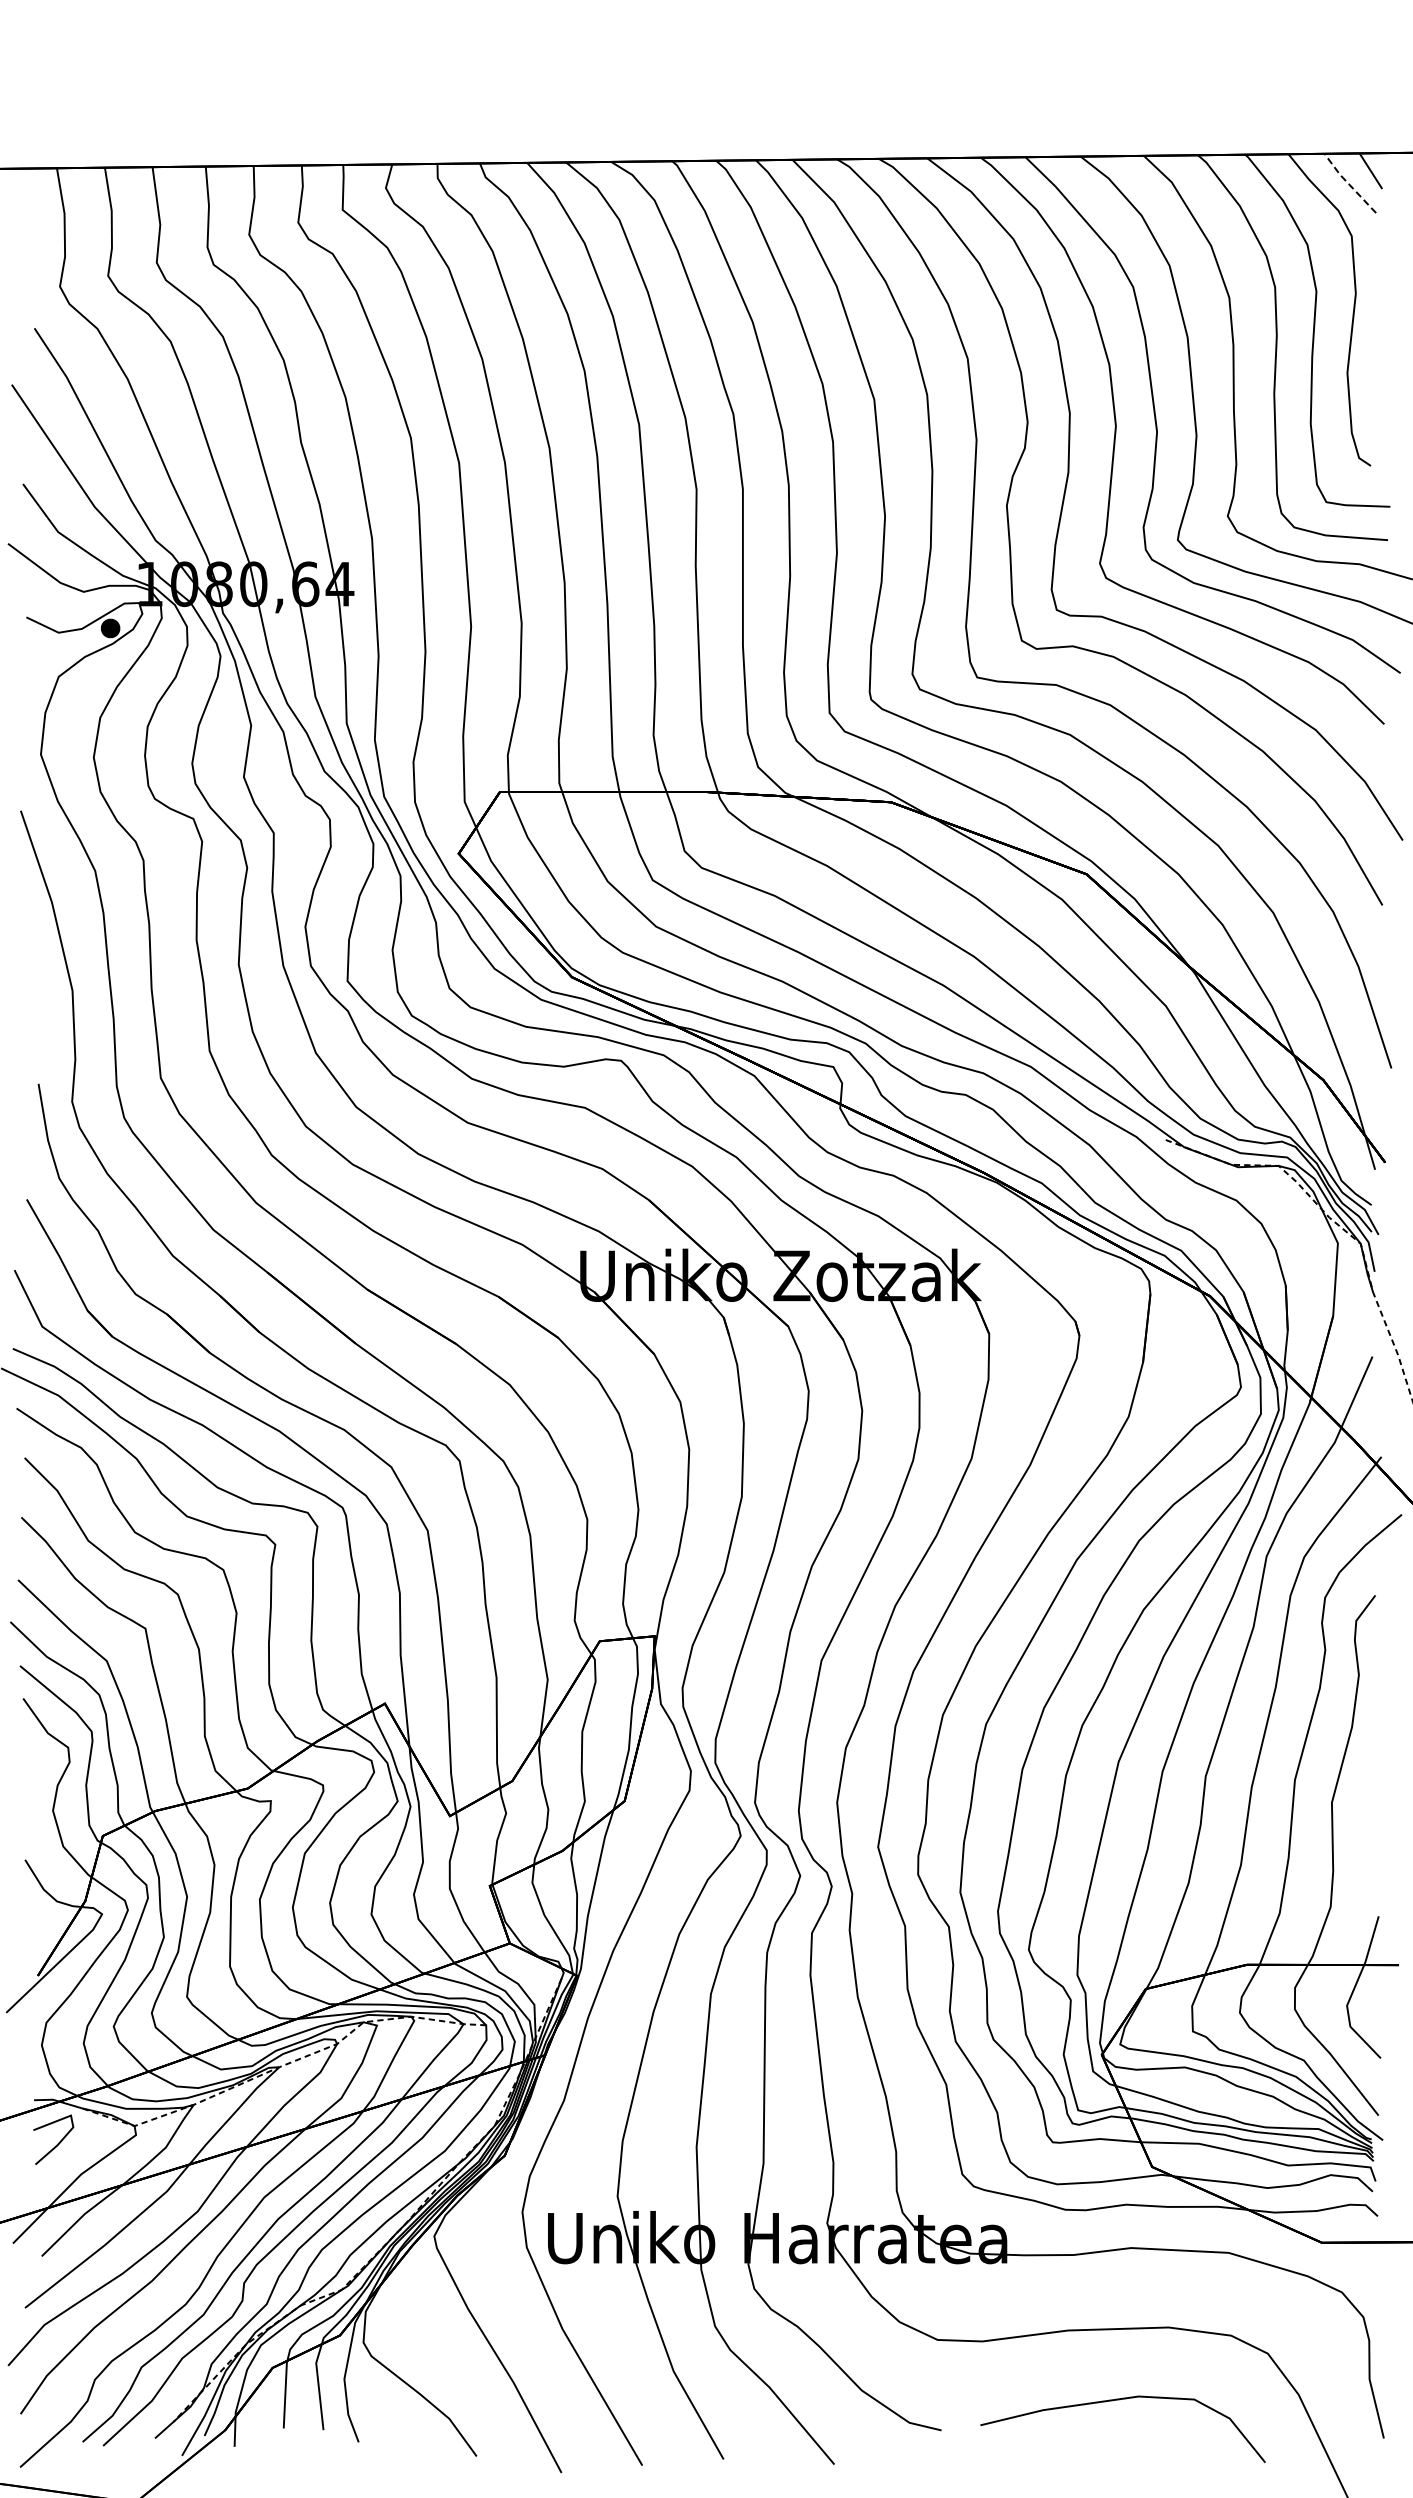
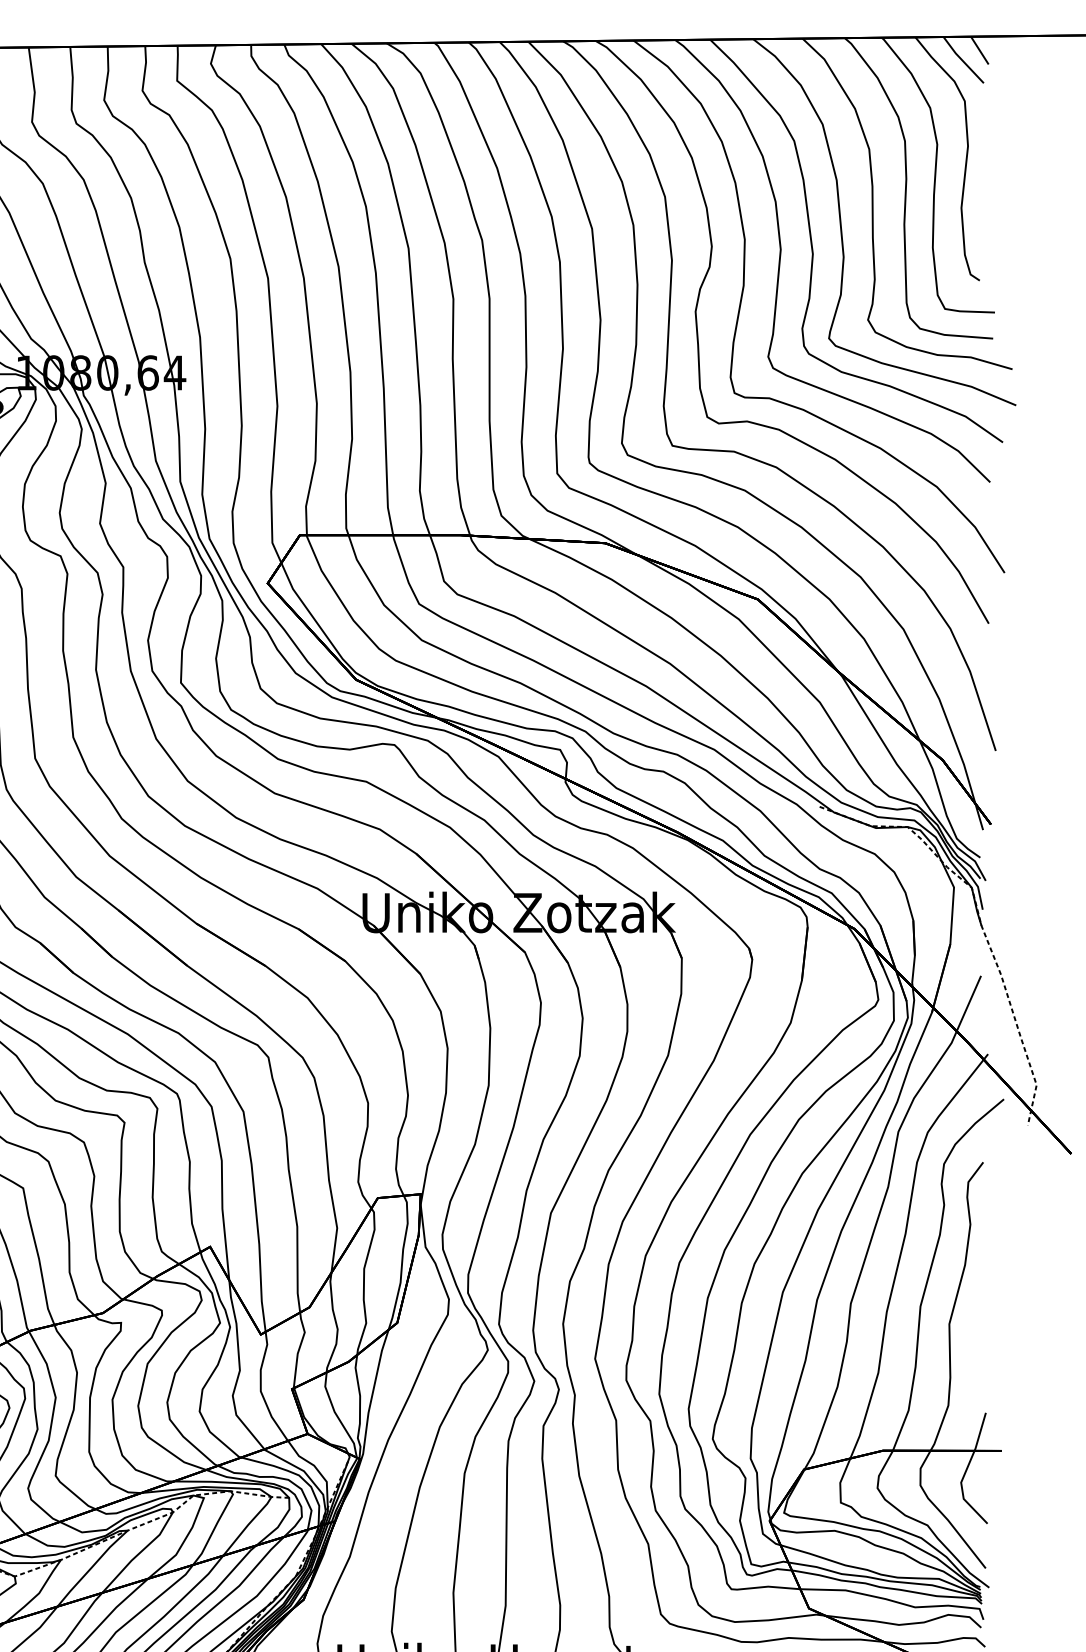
line: (1348, 183) -> (962, 60), dashed -> solid

